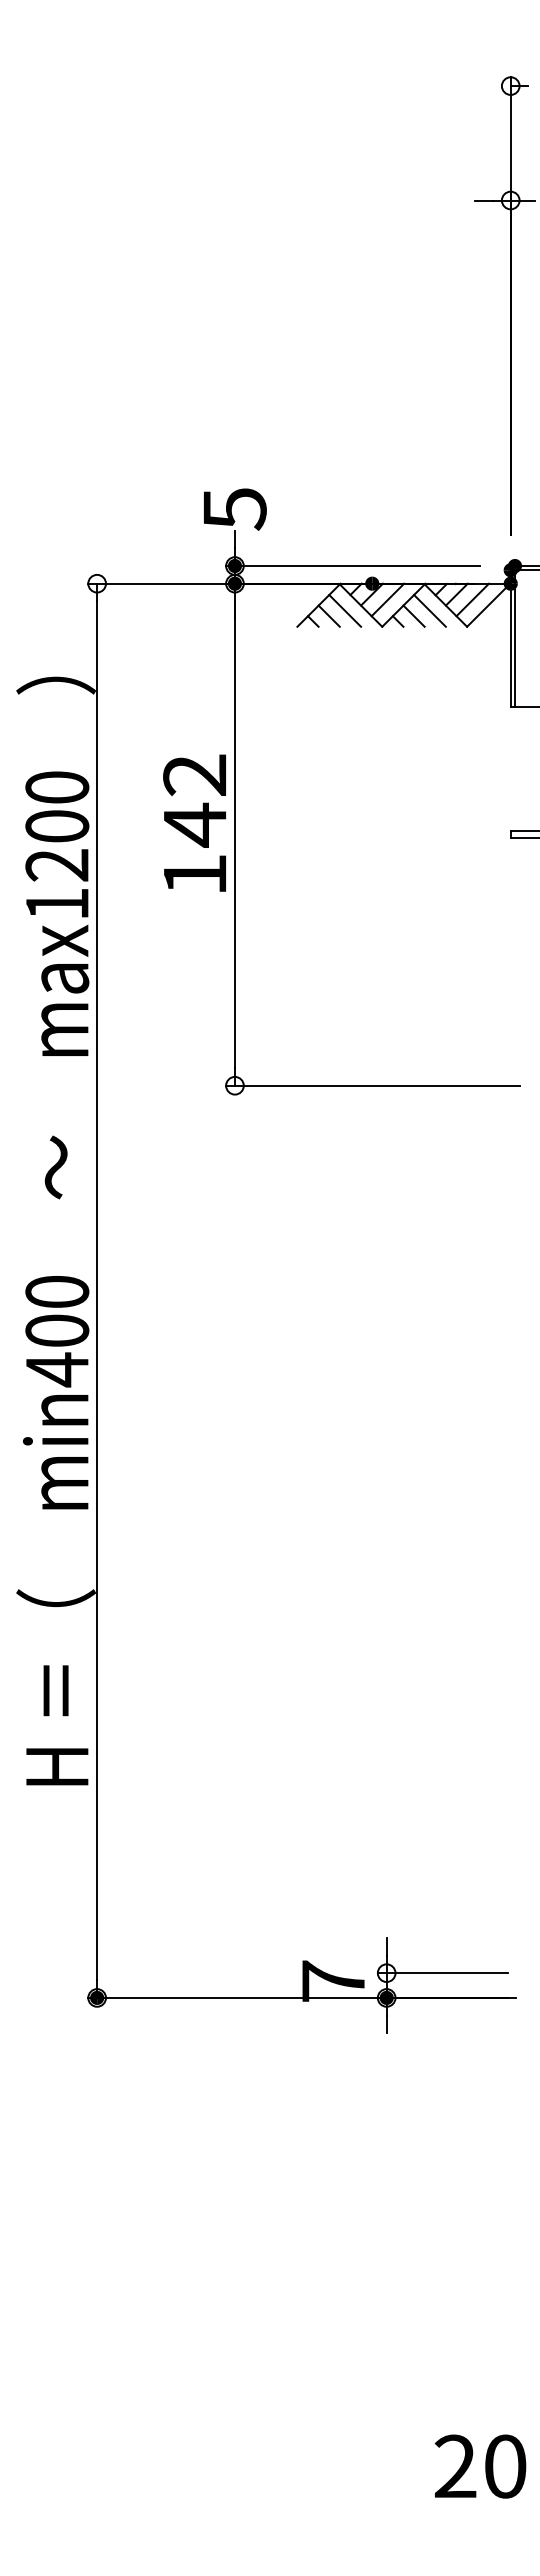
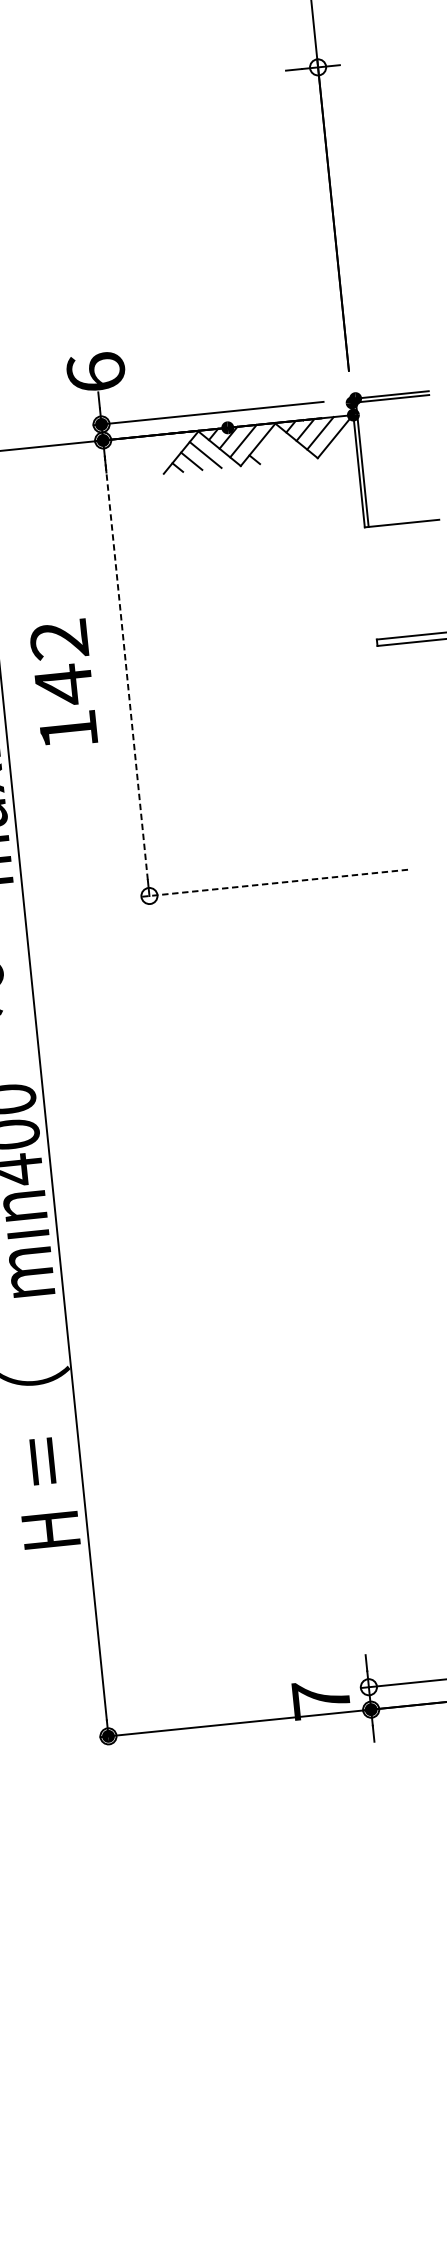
text: (234, 508) -> (95, 372), 5 -> 6
line: (429, 610) -> (282, 446), removed
line: (413, 615) -> (268, 452), removed
text: (194, 822) -> (63, 682), moved
line: (234, 834) -> (125, 668), solid -> dashed
line: (373, 1085) -> (275, 883), solid -> dashed

